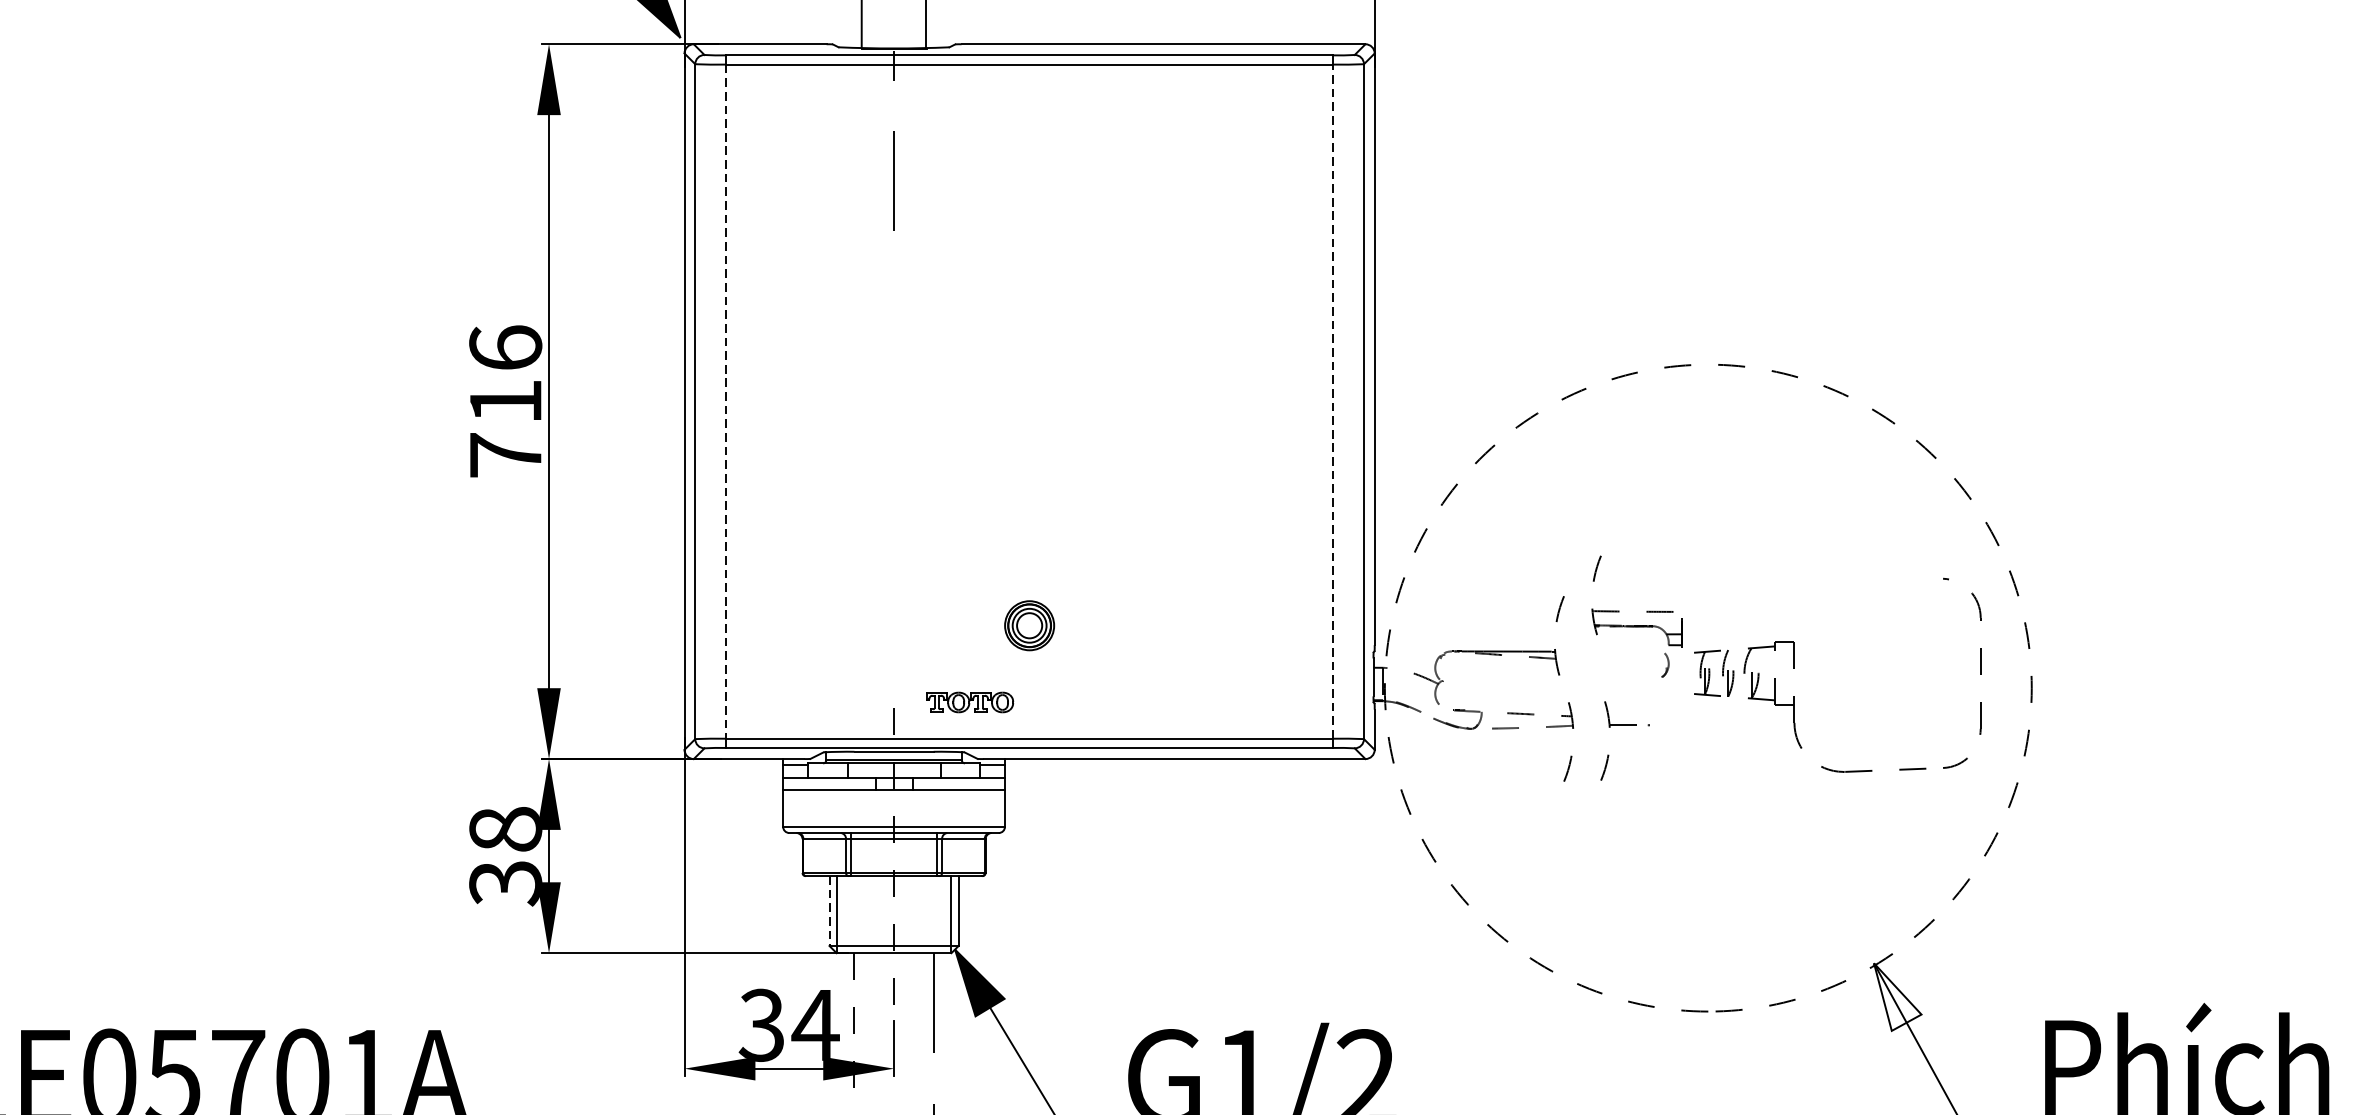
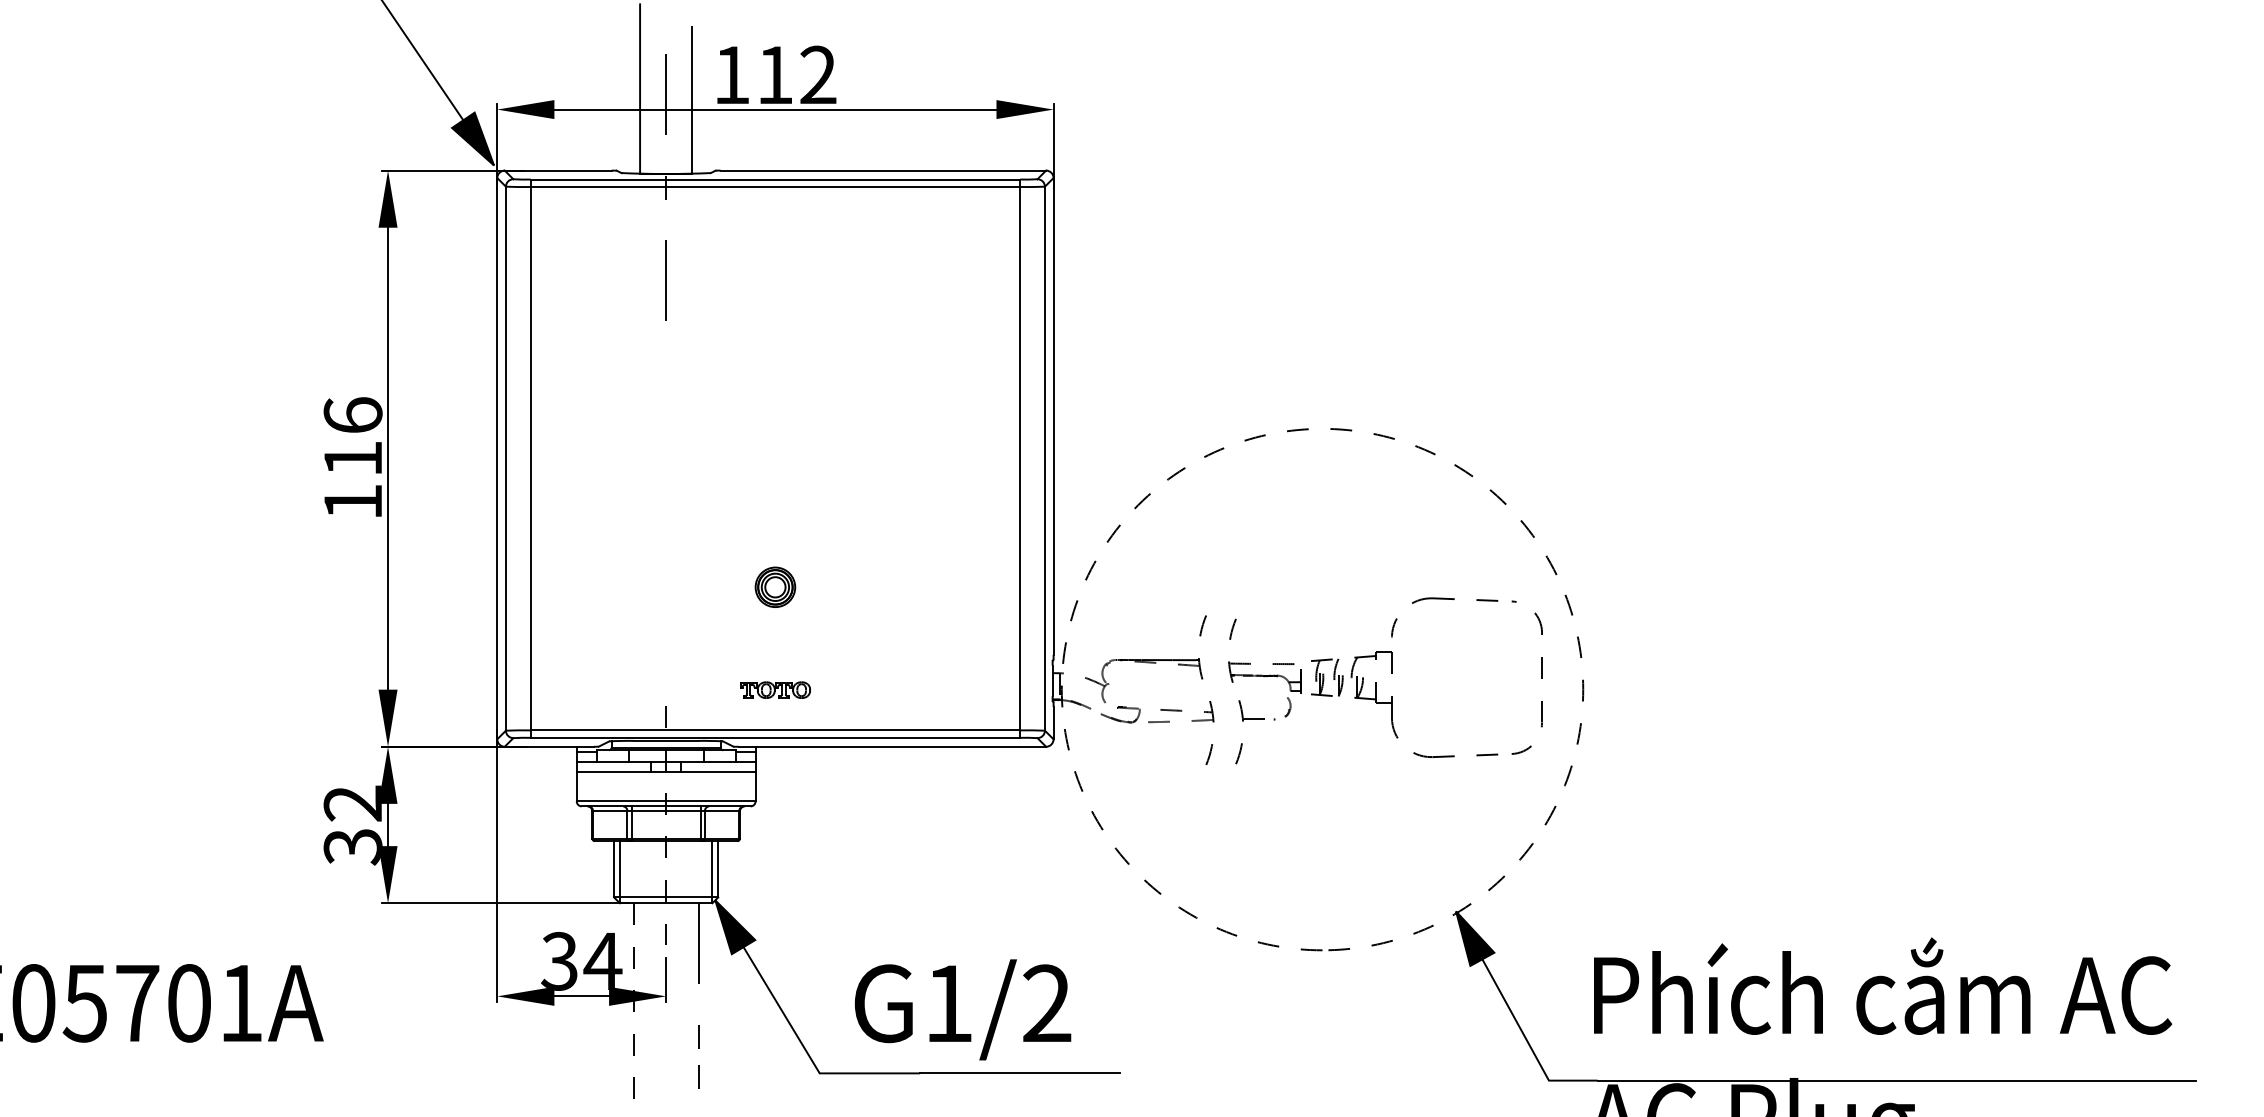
line: (725, 401) -> (530, 458), dashed -> solid
line: (1333, 401) -> (1020, 458), dashed -> solid
text: (504, 454) -> (352, 501), 716 -> 116
part: (1859, 576) -> (1444, 599), added
part: (1029, 624) -> (775, 586), moved
part: (1633, 624) -> (1262, 674), moved
part: (970, 701) -> (775, 689), moved
text: (504, 829) -> (352, 803), 38 -> 32
line: (829, 911) -> (614, 869), dashed -> solid
fill: (1898, 996) -> (1475, 938), added

